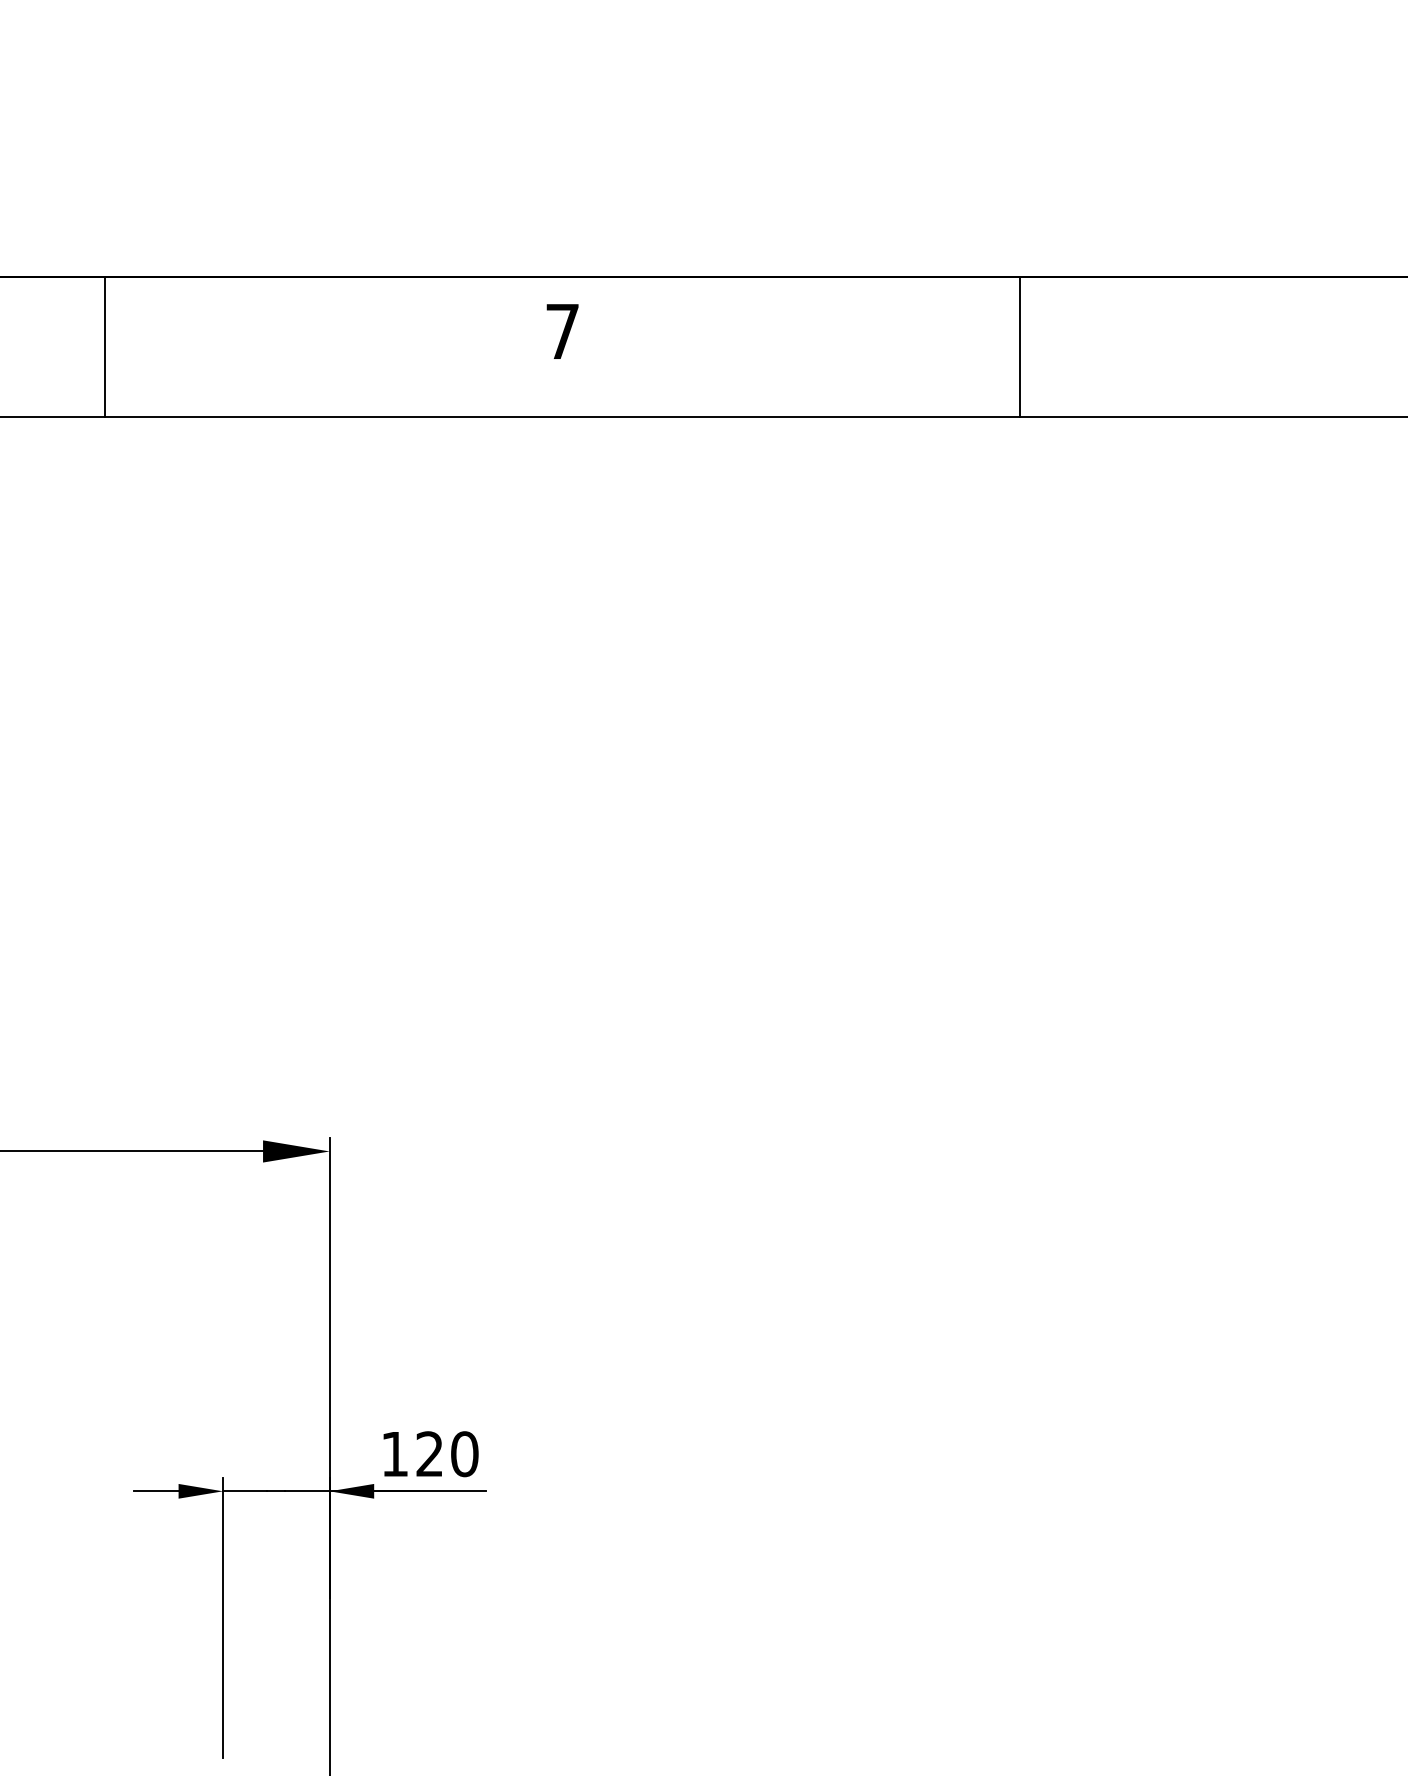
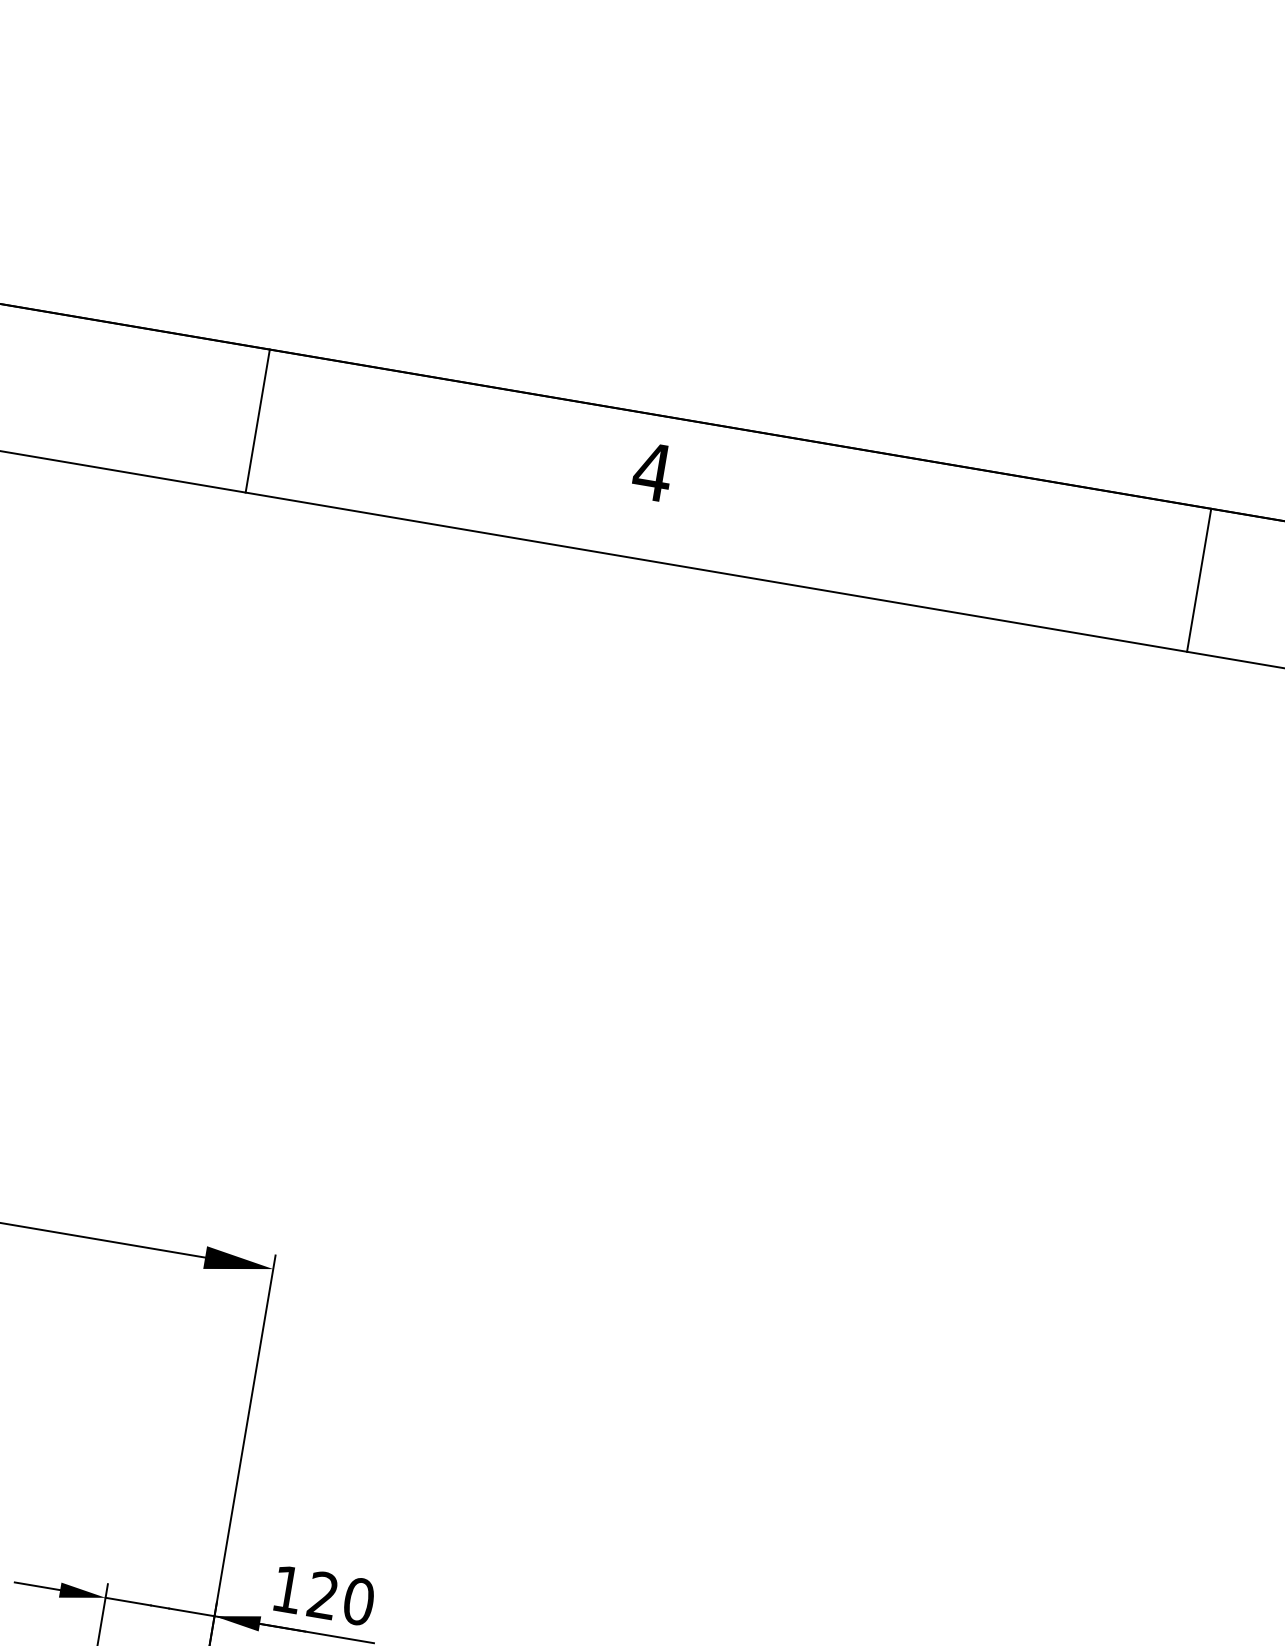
text: (562, 331) -> (652, 471), 7 -> 4
line: (105, 346) -> (257, 420), moved
line: (1020, 346) -> (1199, 580), moved

